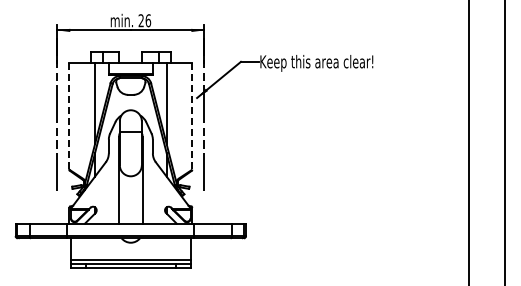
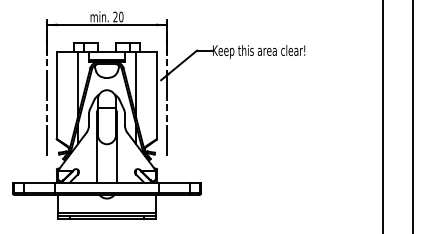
text: (148, 20) -> (121, 16), 26 -> 20
line: (69, 116) -> (56, 95), dashed -> solid
line: (192, 116) -> (157, 95), dashed -> solid

